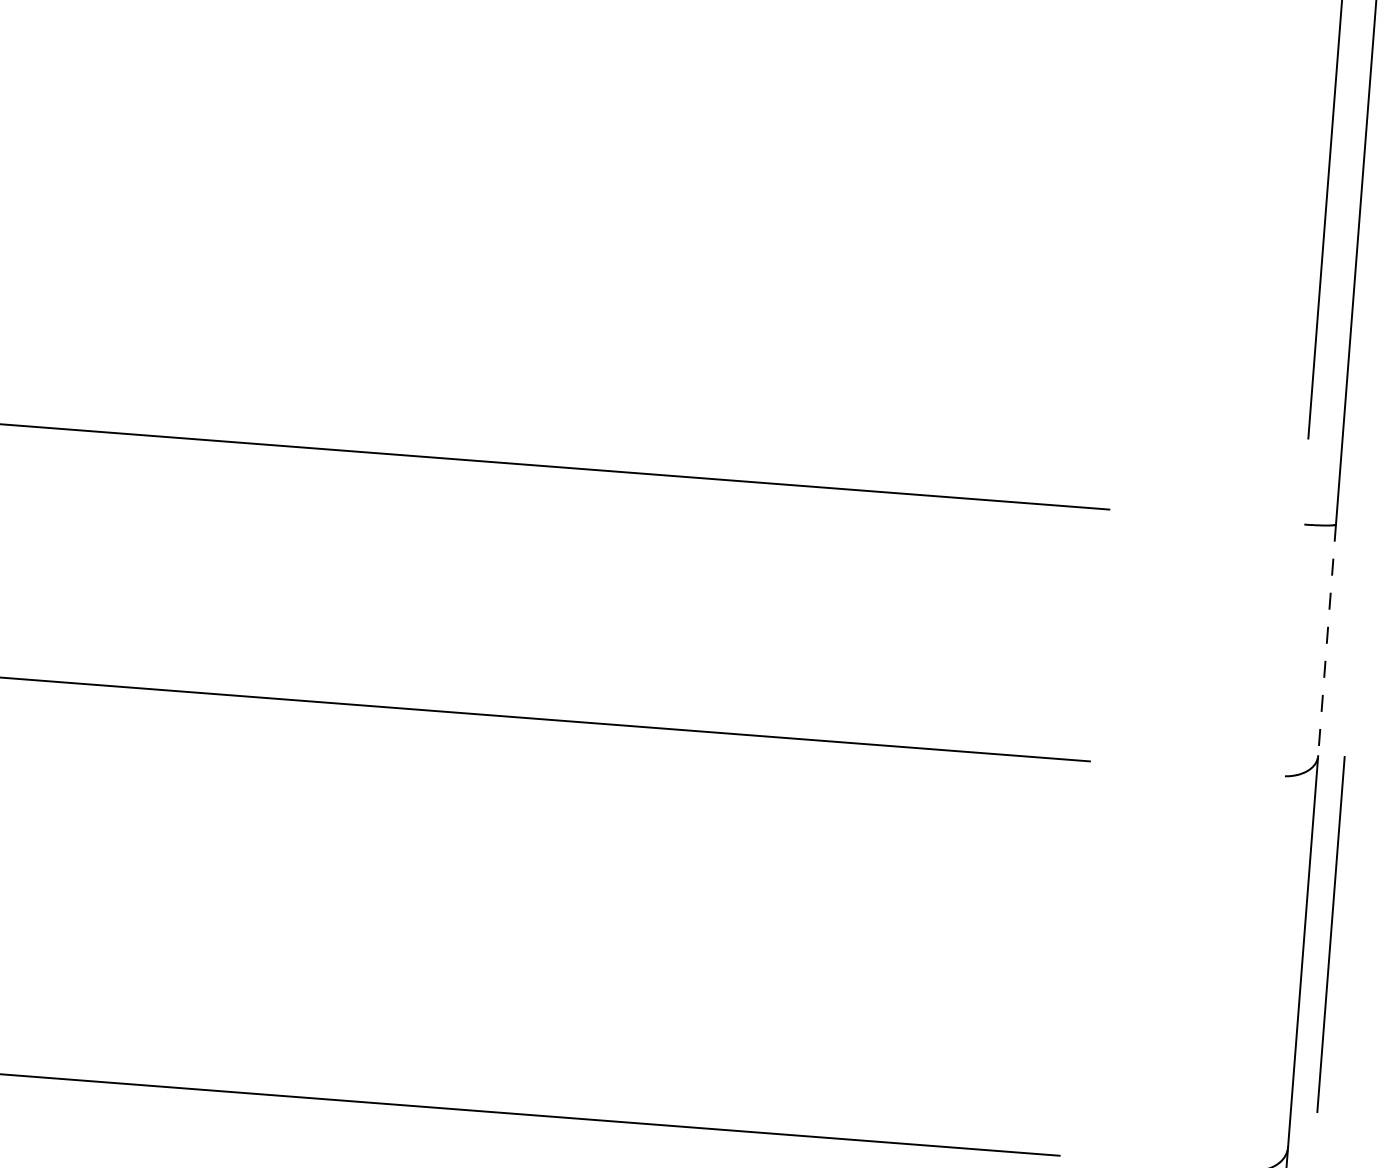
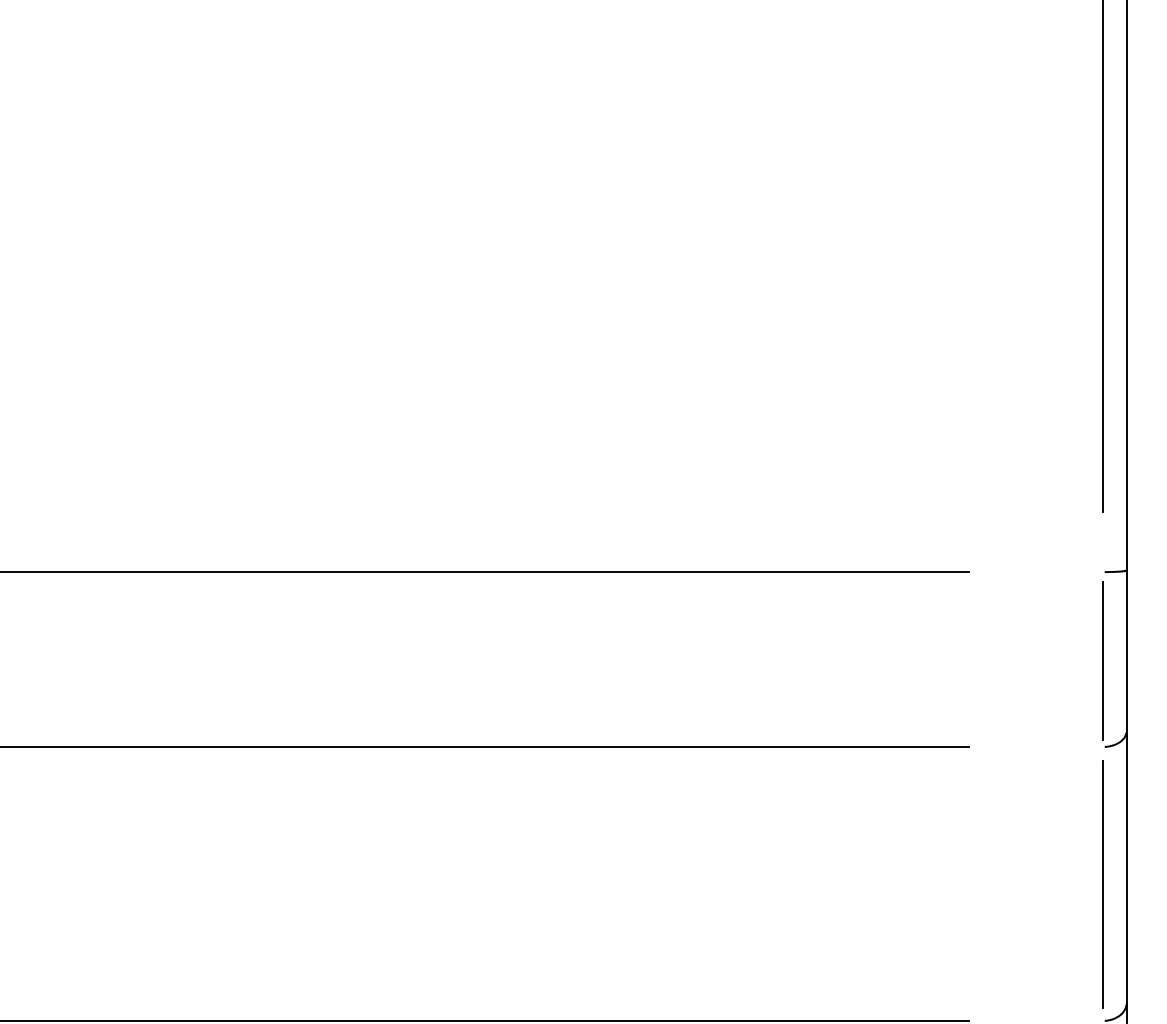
line: (1326, 641) -> (1126, 651), dashed -> solid
line: (1291, 651) -> (1102, 660), added
line: (1330, 934) -> (1102, 884), moved

